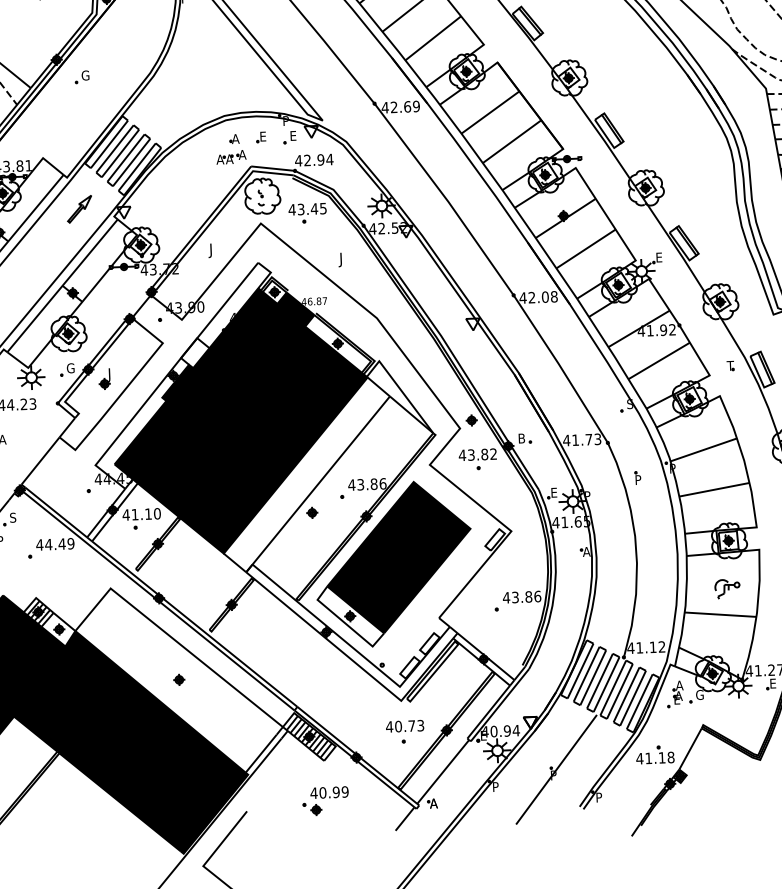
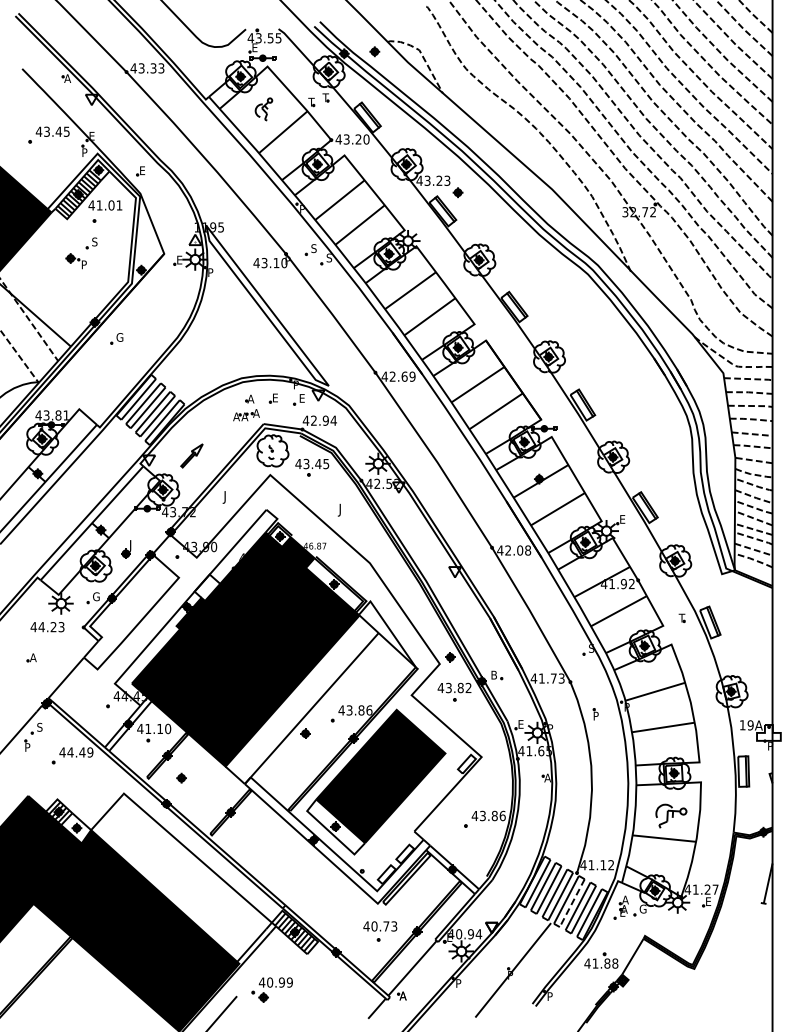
part: (79, 208) -> (191, 455), moved
part: (105, 379) -> (126, 549), moved
part: (727, 588) -> (671, 815), size x1.4
part: (179, 679) -> (181, 777), moved
line: (620, 691) -> (572, 903), solid -> dashed
text: (662, 757) -> (607, 963), 41.18 -> 41.88
part: (324, 800) -> (271, 989), moved

